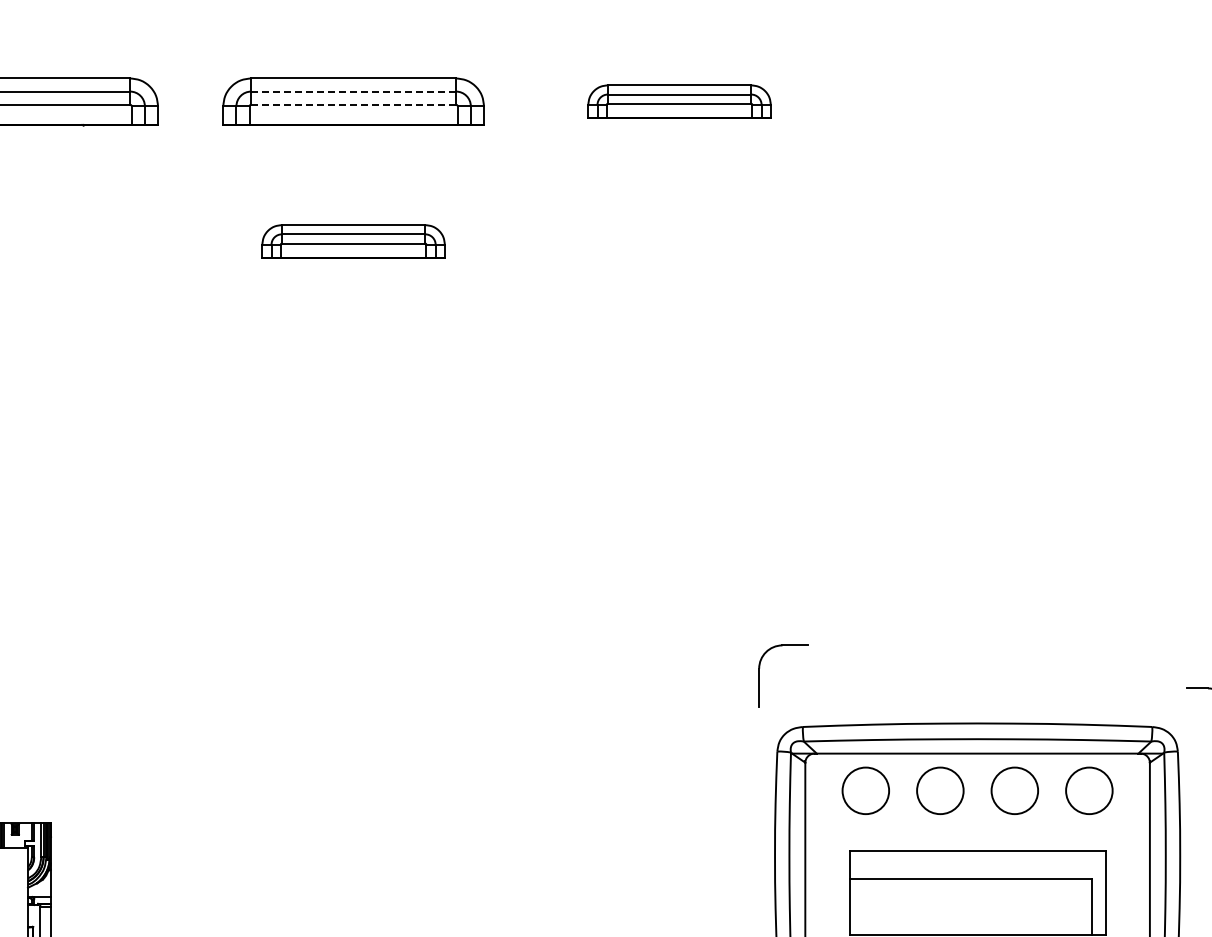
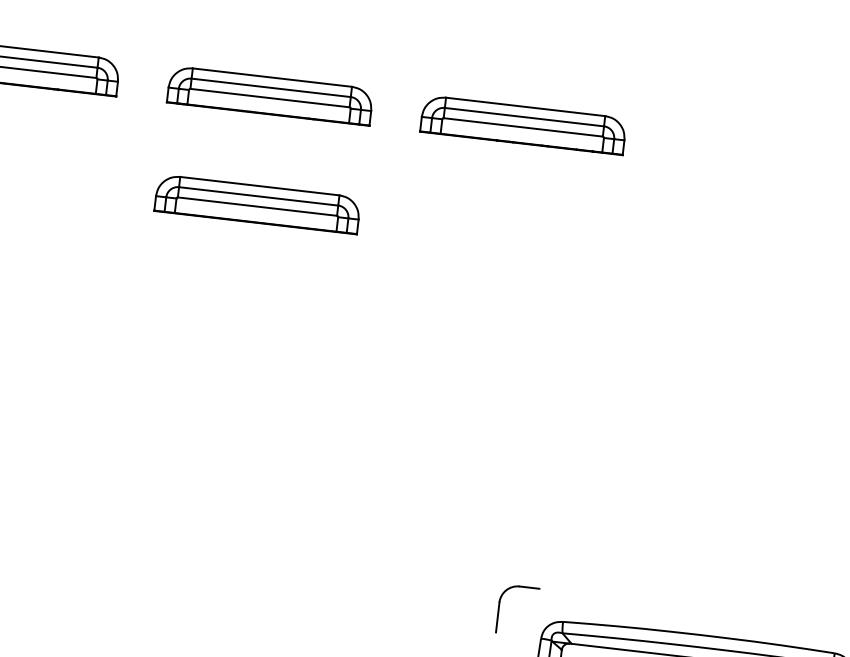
line: (353, 91) -> (271, 87), dashed -> solid
part: (679, 101) -> (523, 124), size x1.43
line: (353, 104) -> (269, 97), dashed -> solid
part: (353, 241) -> (257, 204), size x1.43
part: (759, 675) -> (499, 607), moved

